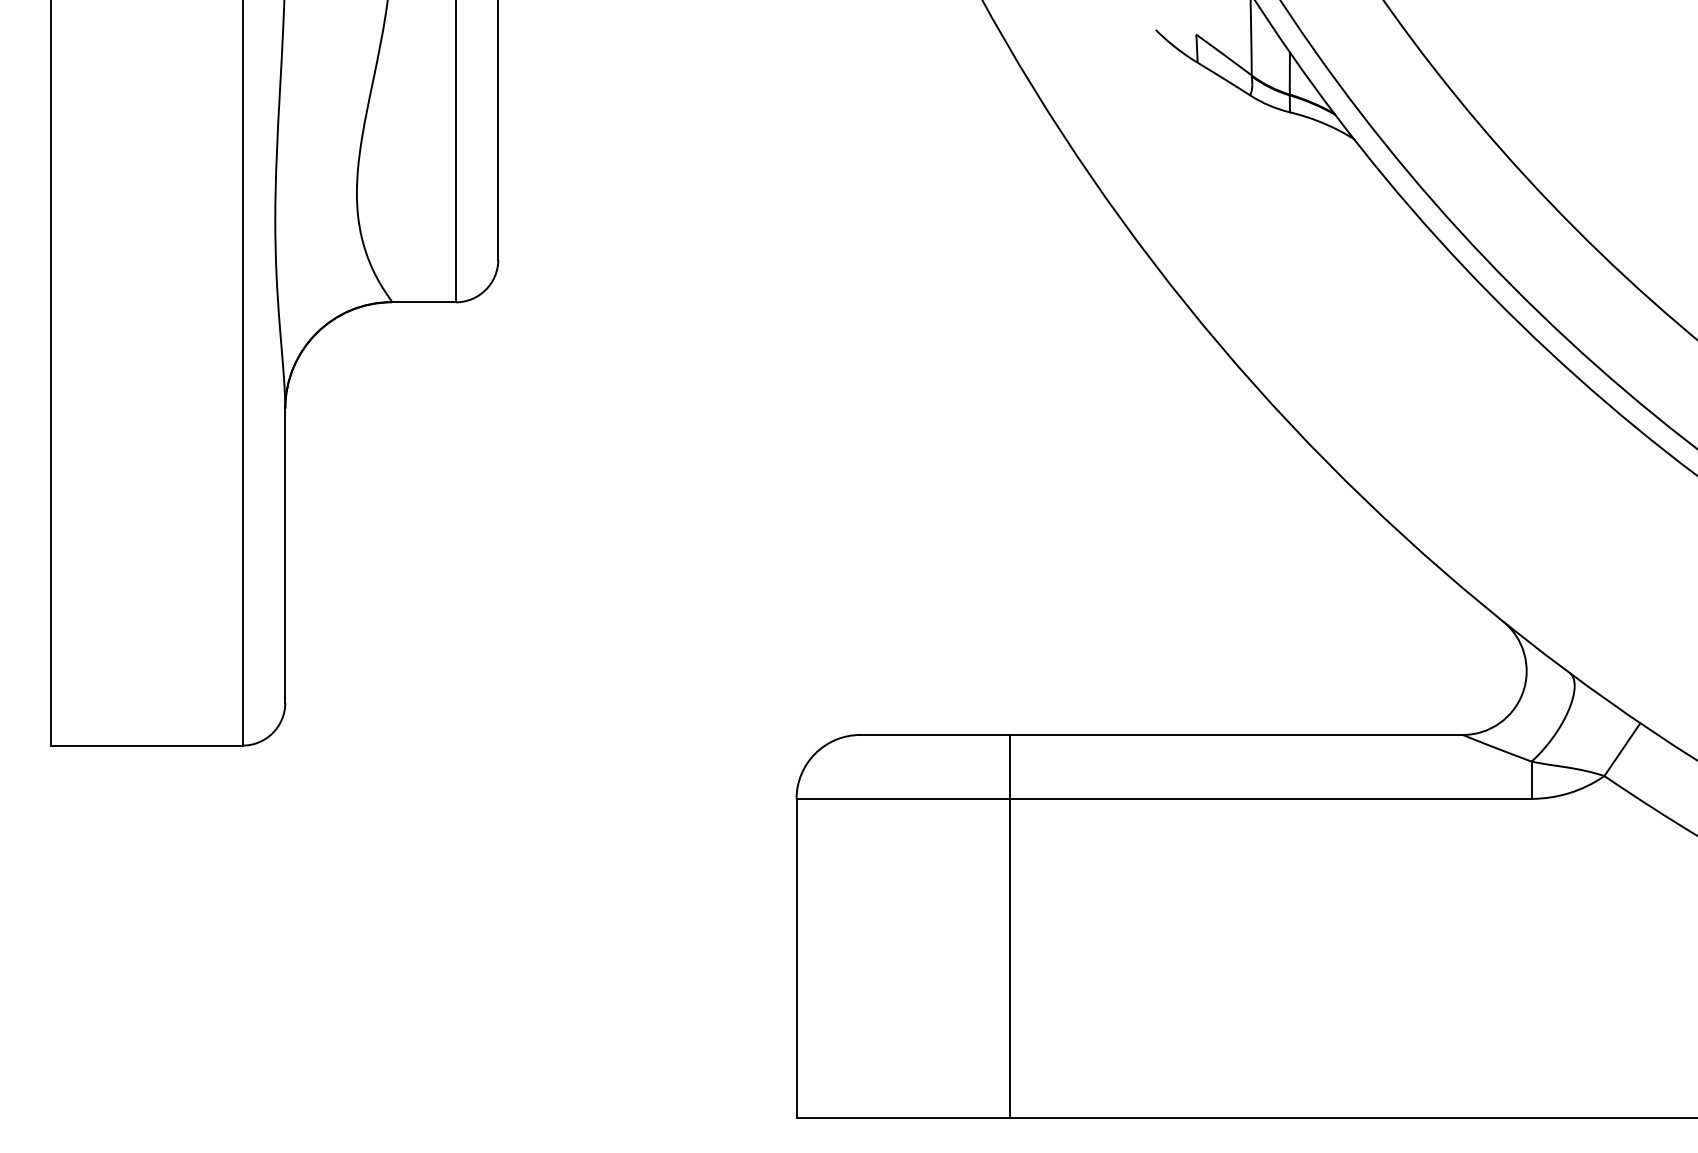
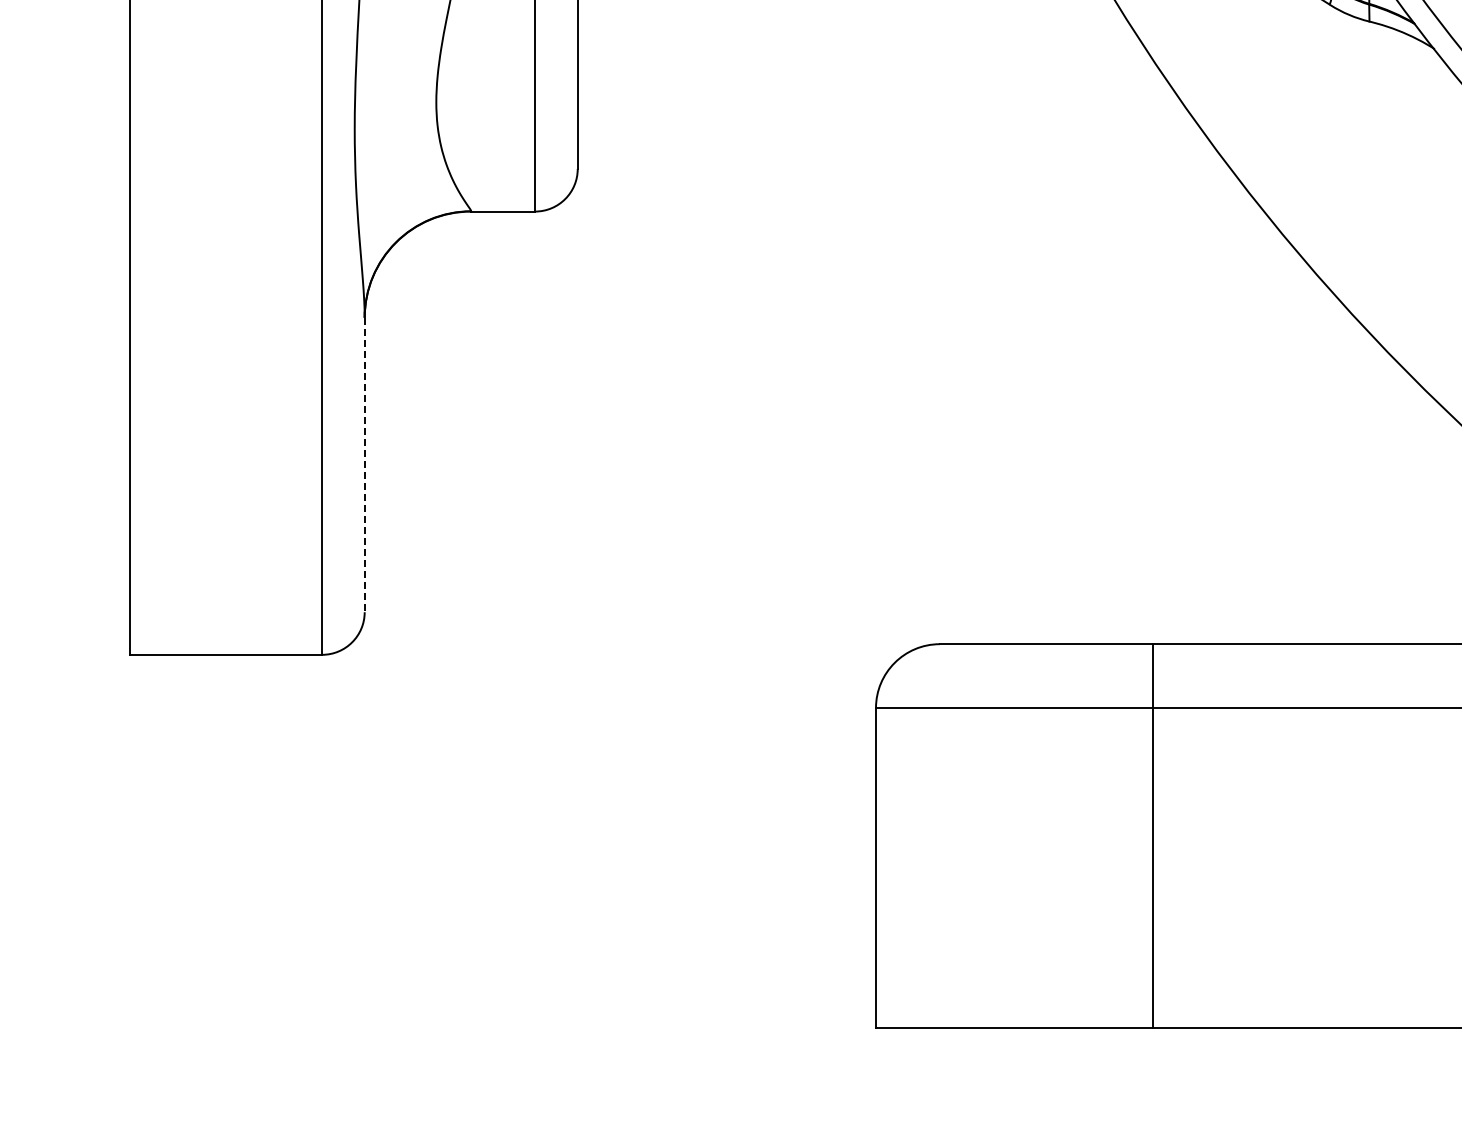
line: (285, 556) -> (364, 465), solid -> dashed
line: (1009, 926) -> (1152, 835), moved

